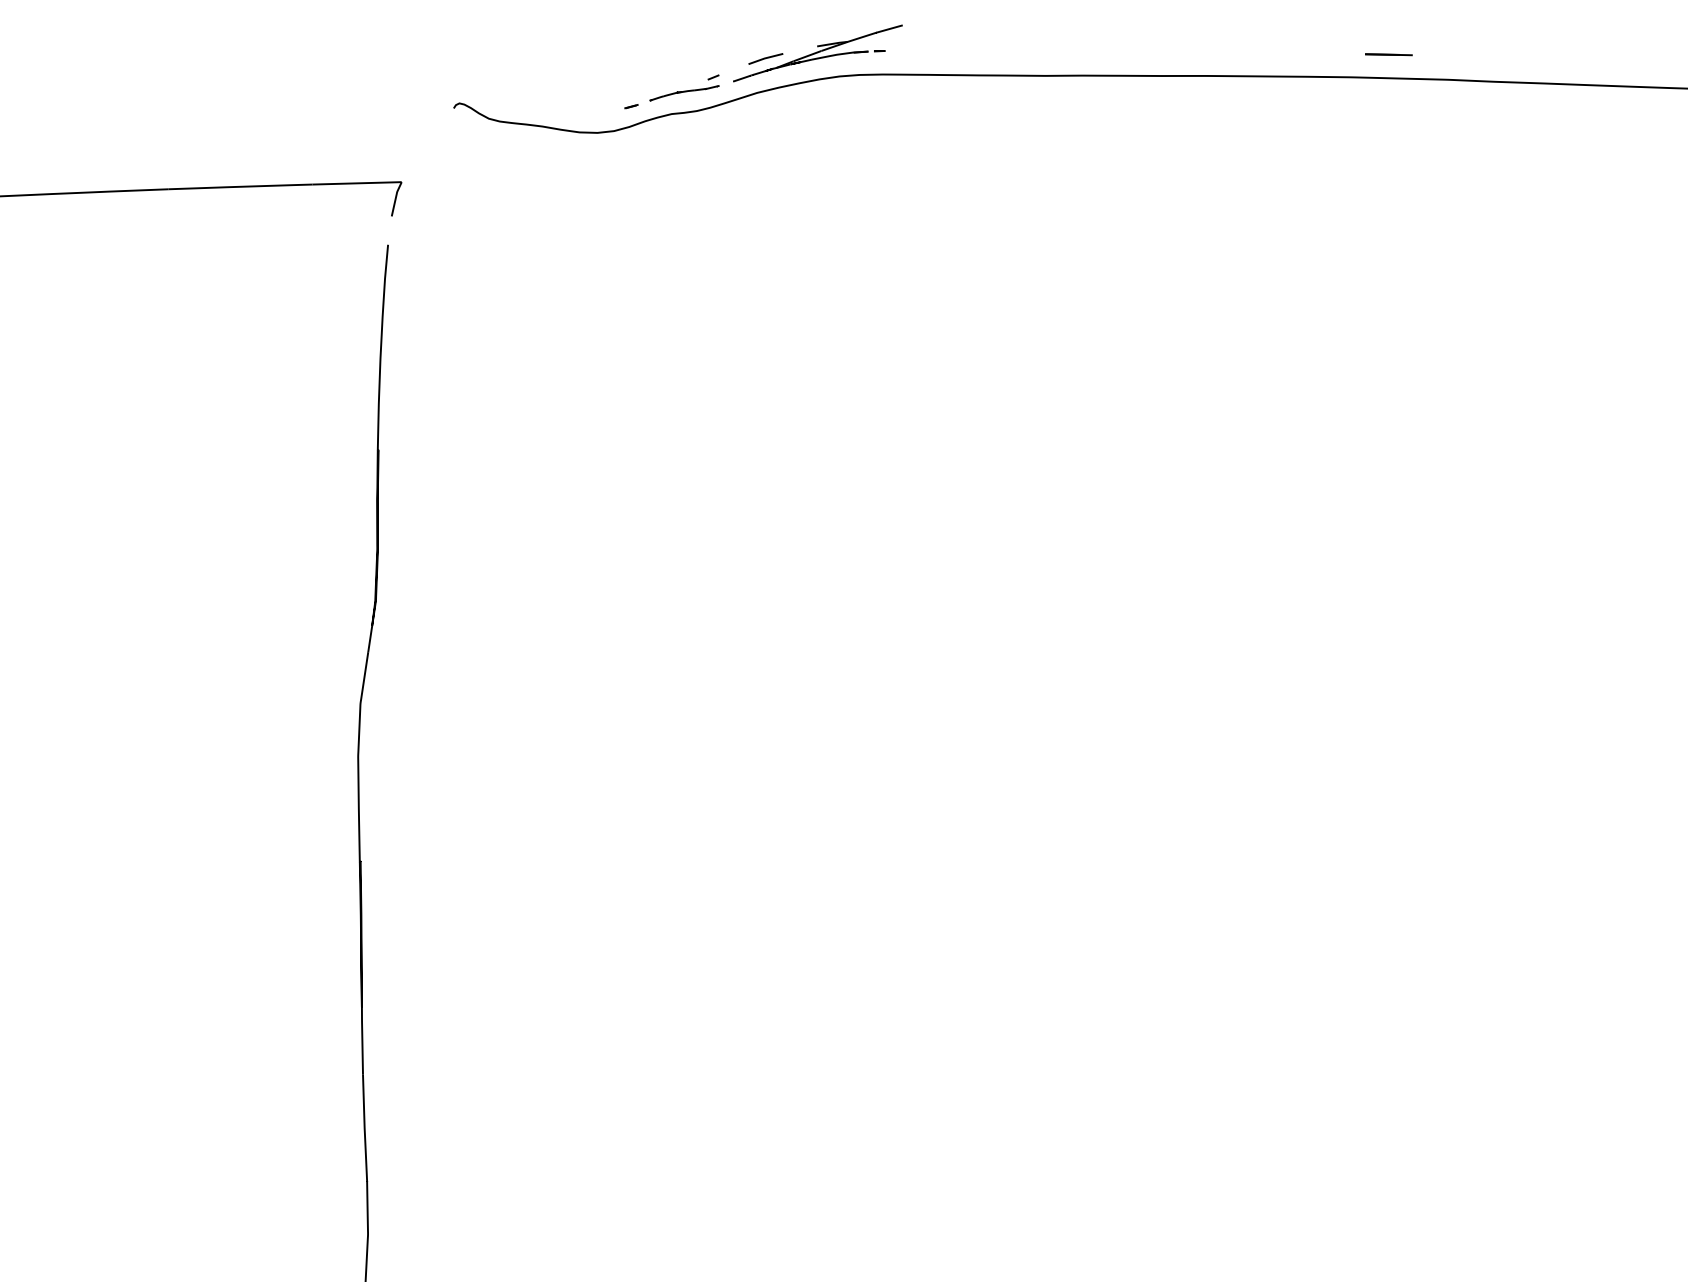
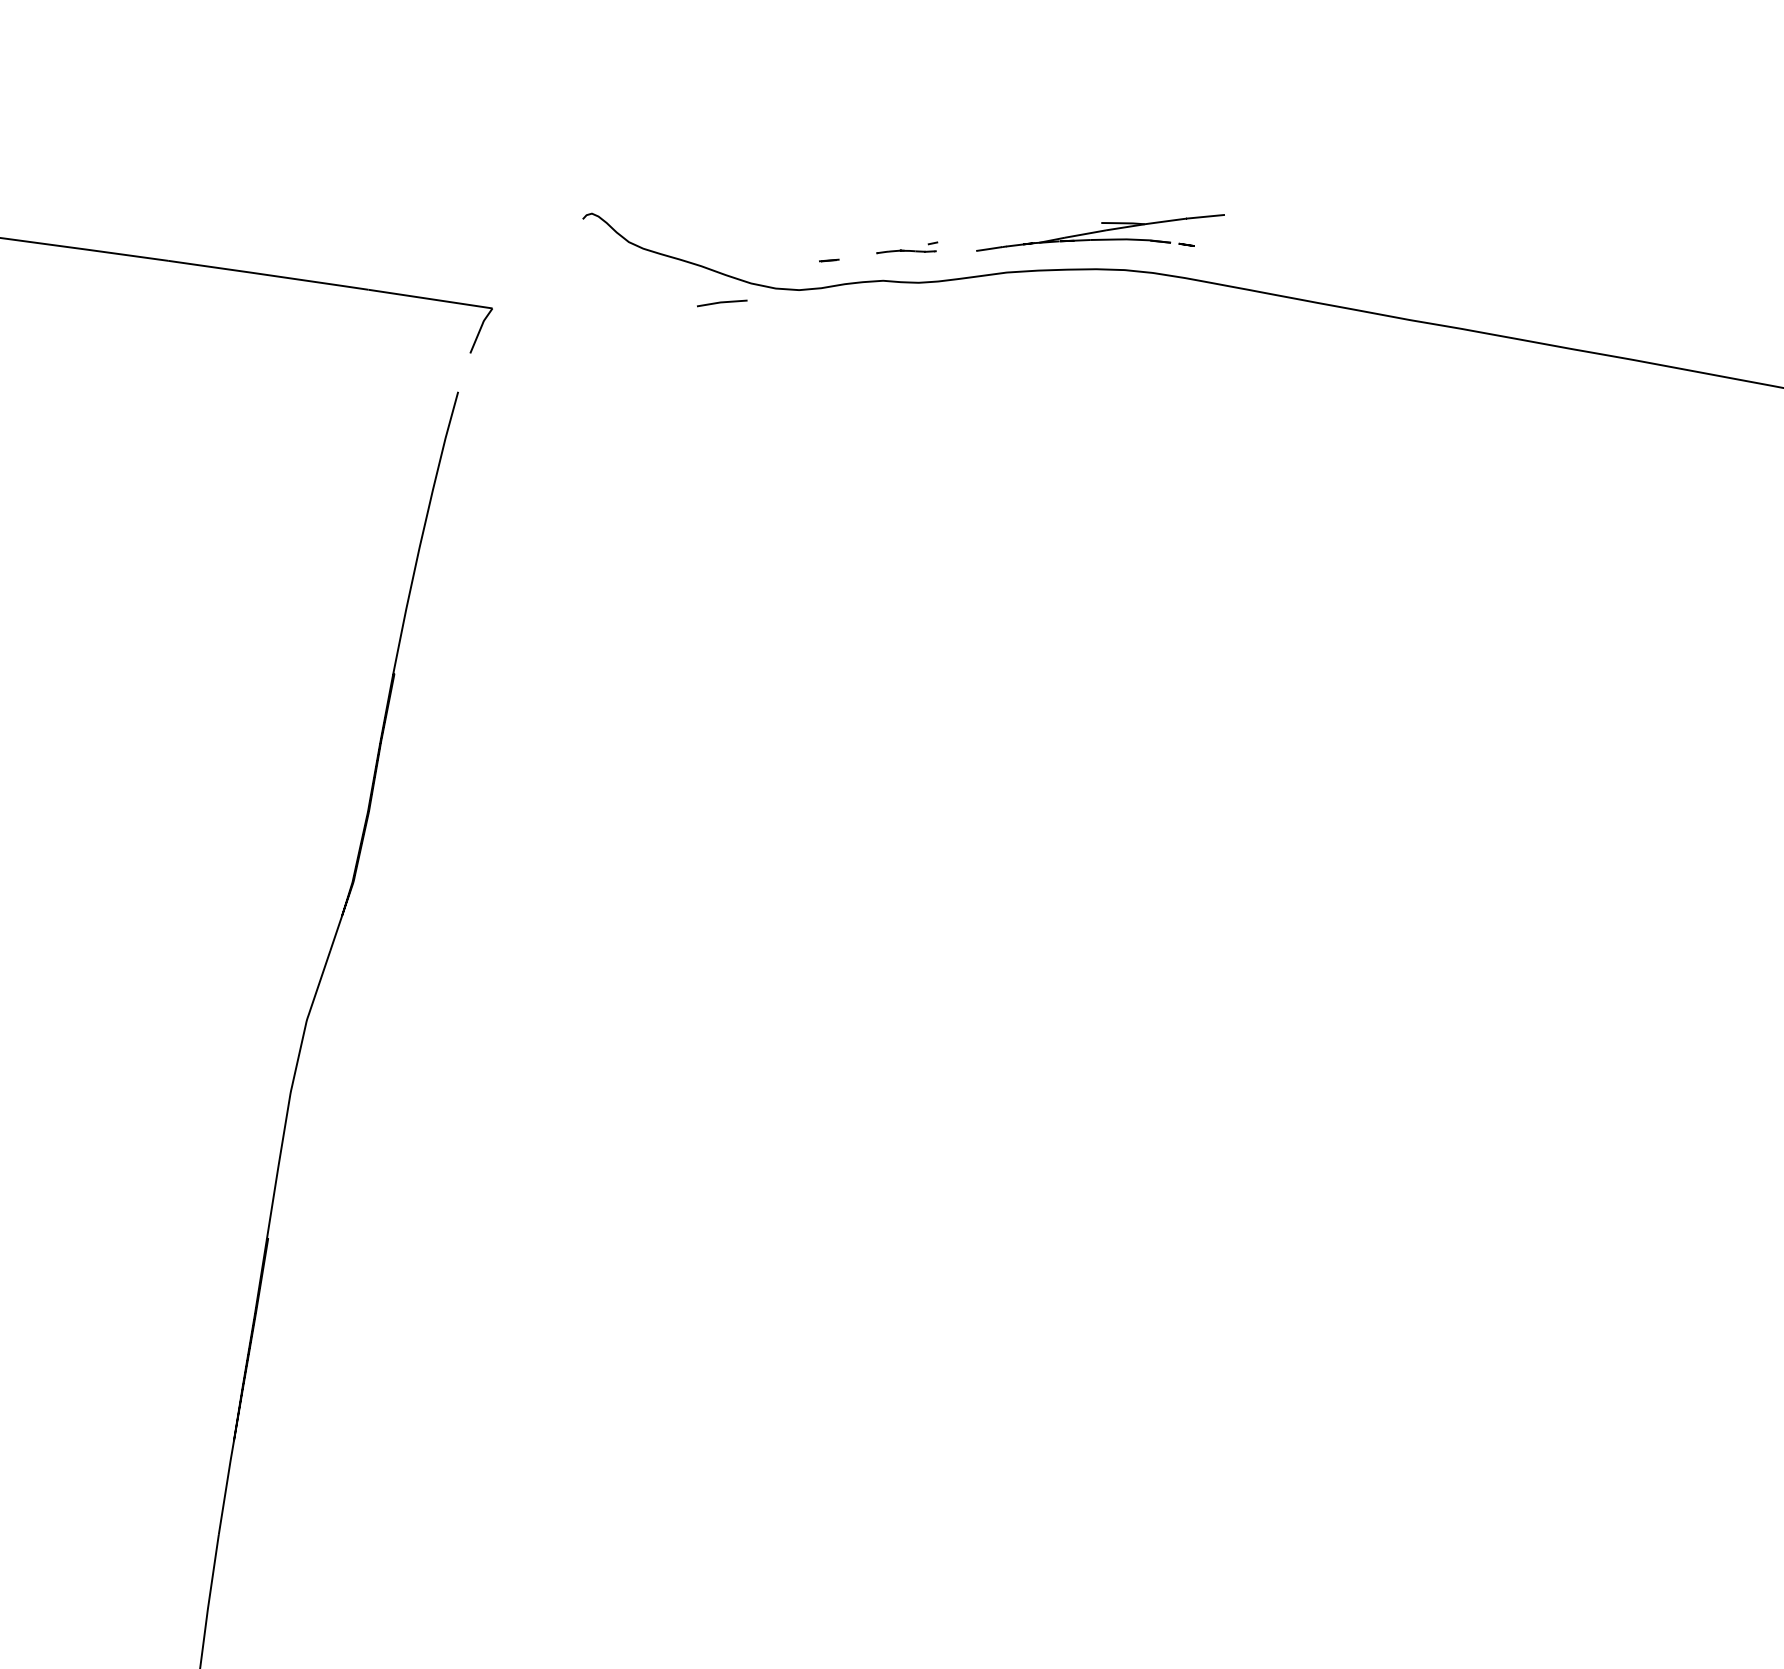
line: (765, 58) -> (721, 302), moved
part: (684, 87) -> (907, 247), size x0.6

